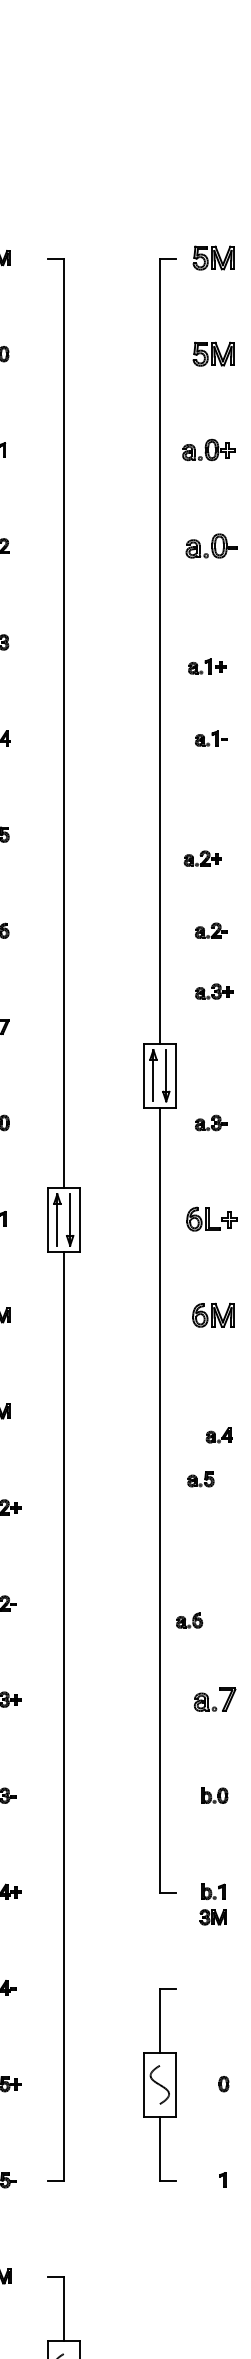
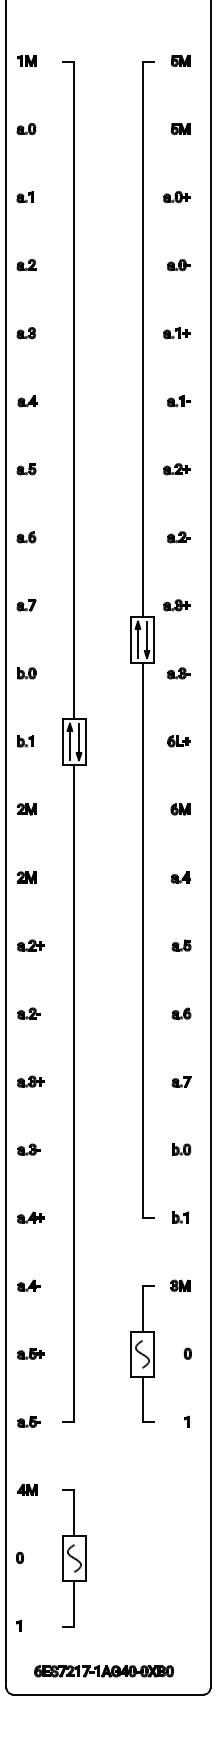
part: (213, 257) -> (180, 60), size x0.62
part: (213, 353) -> (180, 128), size x0.62
part: (207, 450) -> (176, 197), size x0.71
part: (210, 546) -> (178, 265), size x0.62
part: (206, 666) -> (176, 333), moved
part: (202, 859) -> (176, 469), moved
part: (213, 991) -> (176, 605), moved
part: (210, 1219) -> (178, 741), size x0.62
part: (213, 1315) -> (180, 809), size x0.62
part: (219, 1435) -> (180, 877), moved
part: (200, 1479) -> (181, 945), moved
part: (189, 1620) -> (181, 1013), moved
part: (214, 1699) -> (181, 1081), size x0.62
part: (213, 1917) -> (180, 1285), moved

